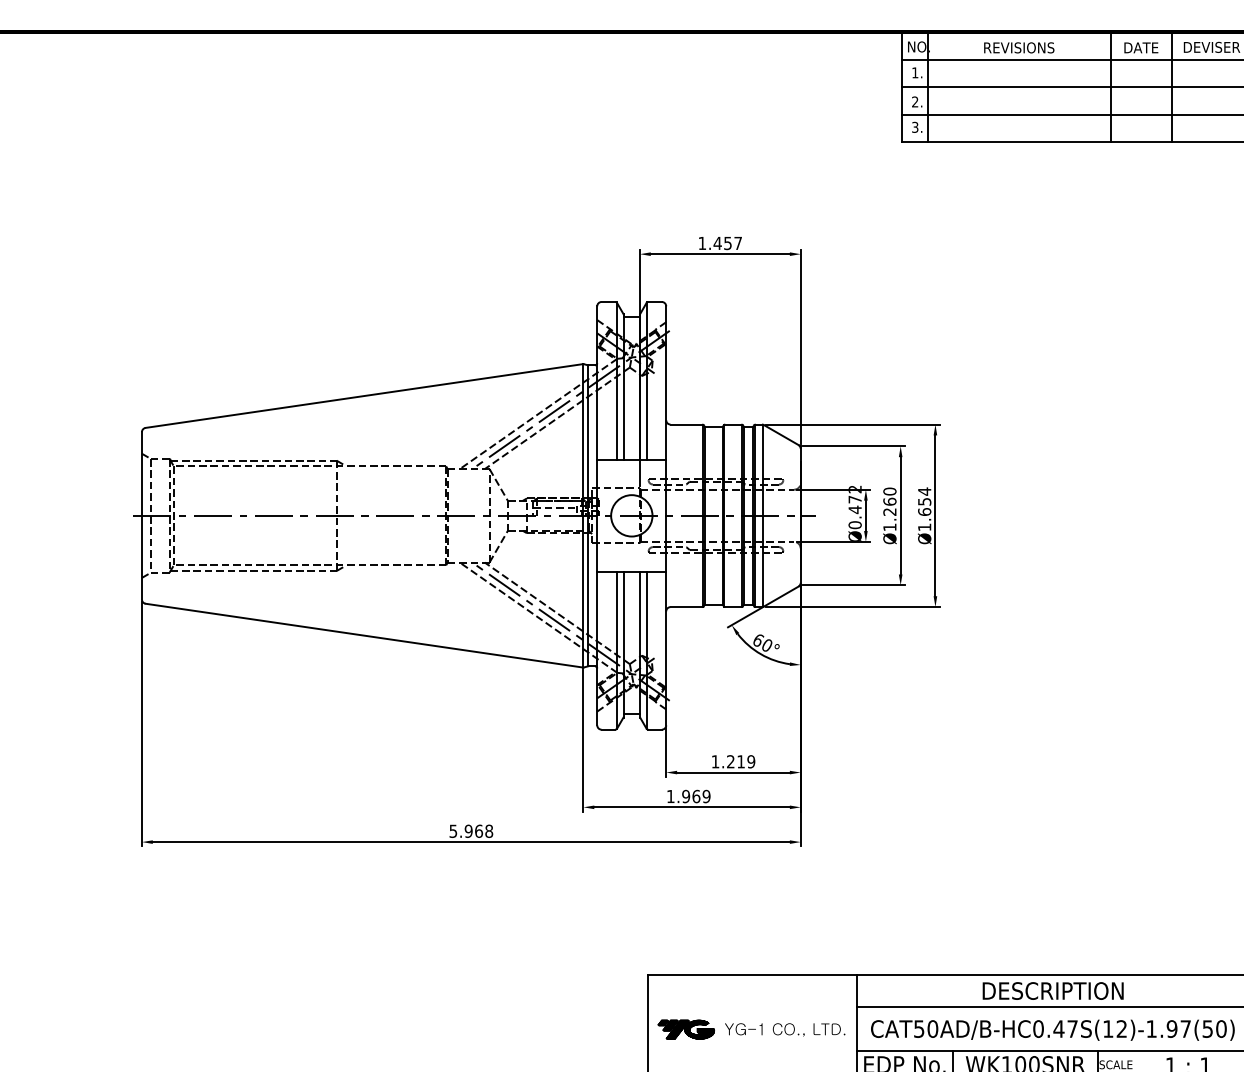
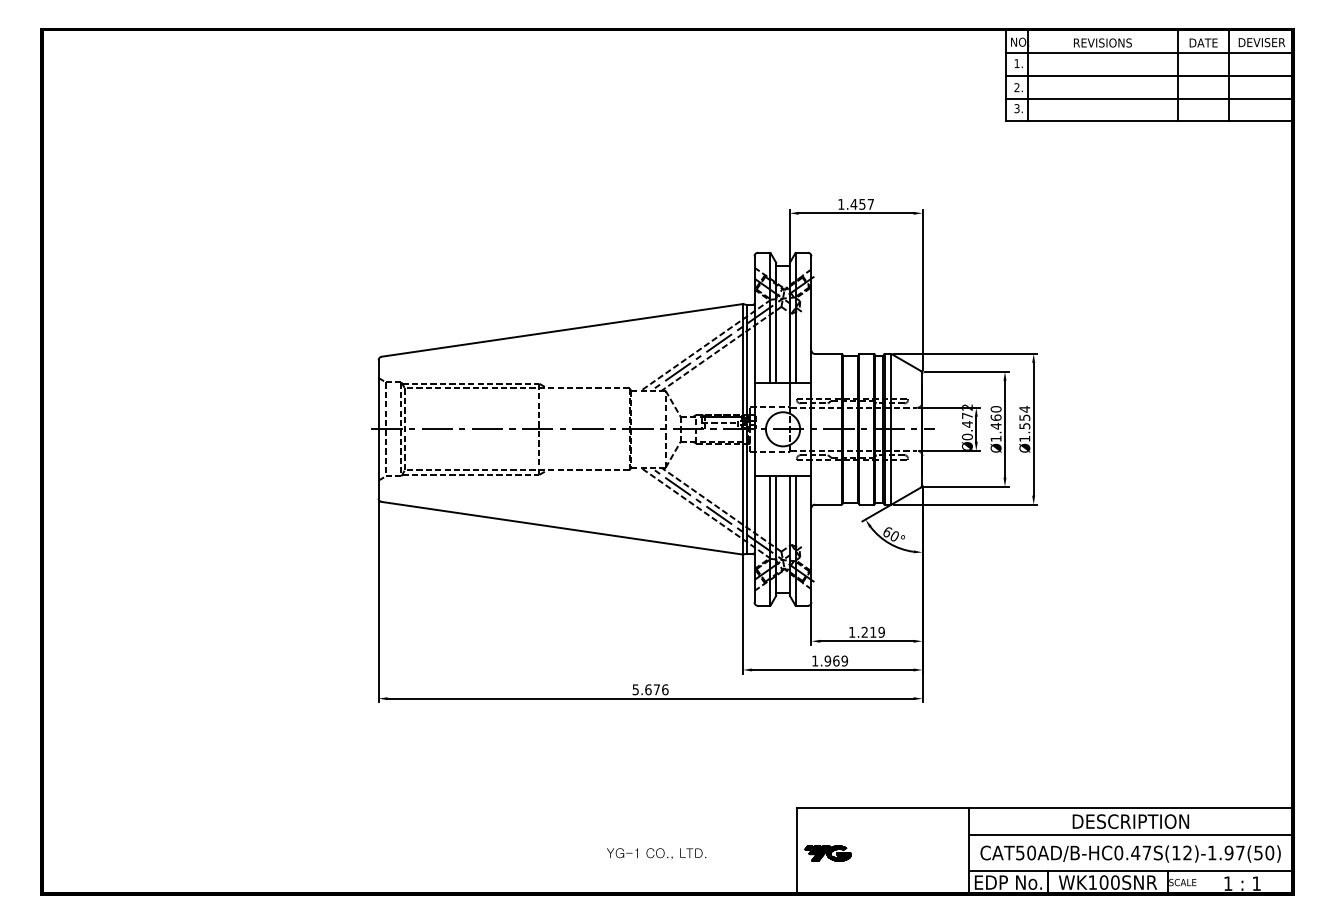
text: (889, 511) -> (995, 425), Ø1.260 -> Ø1.460
text: (924, 511) -> (1024, 425), Ø1.654 -> Ø1.554
text: (478, 830) -> (656, 689), 5.968 -> 5.676
text: (784, 1029) -> (656, 853), moved

